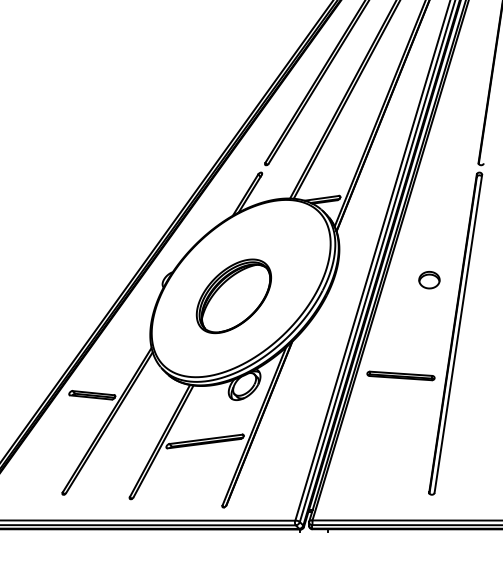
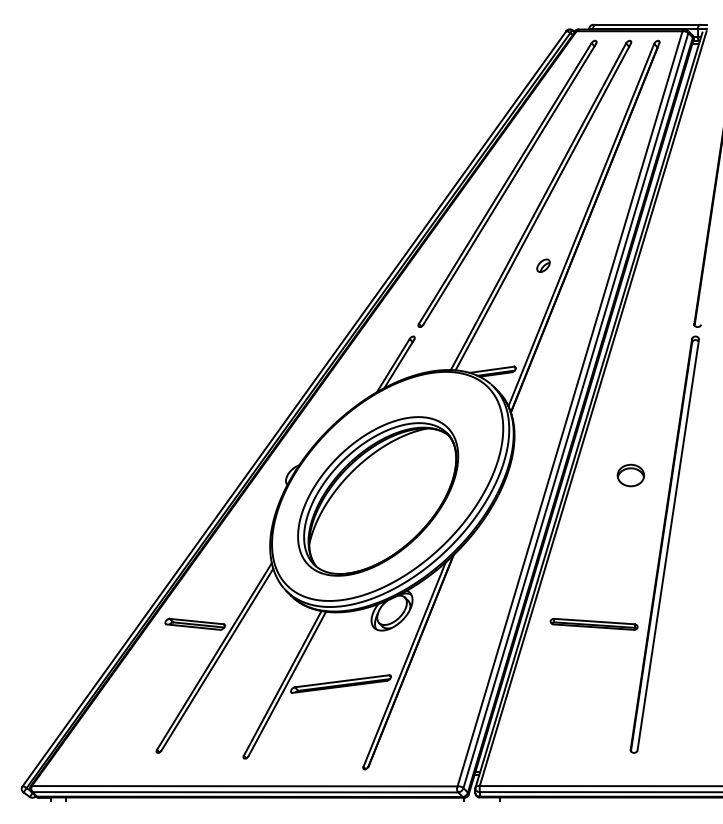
part: (361, 117) -> (543, 265), added
part: (234, 296) -> (378, 496), size x1.67
part: (400, 375) -> (593, 623), moved

